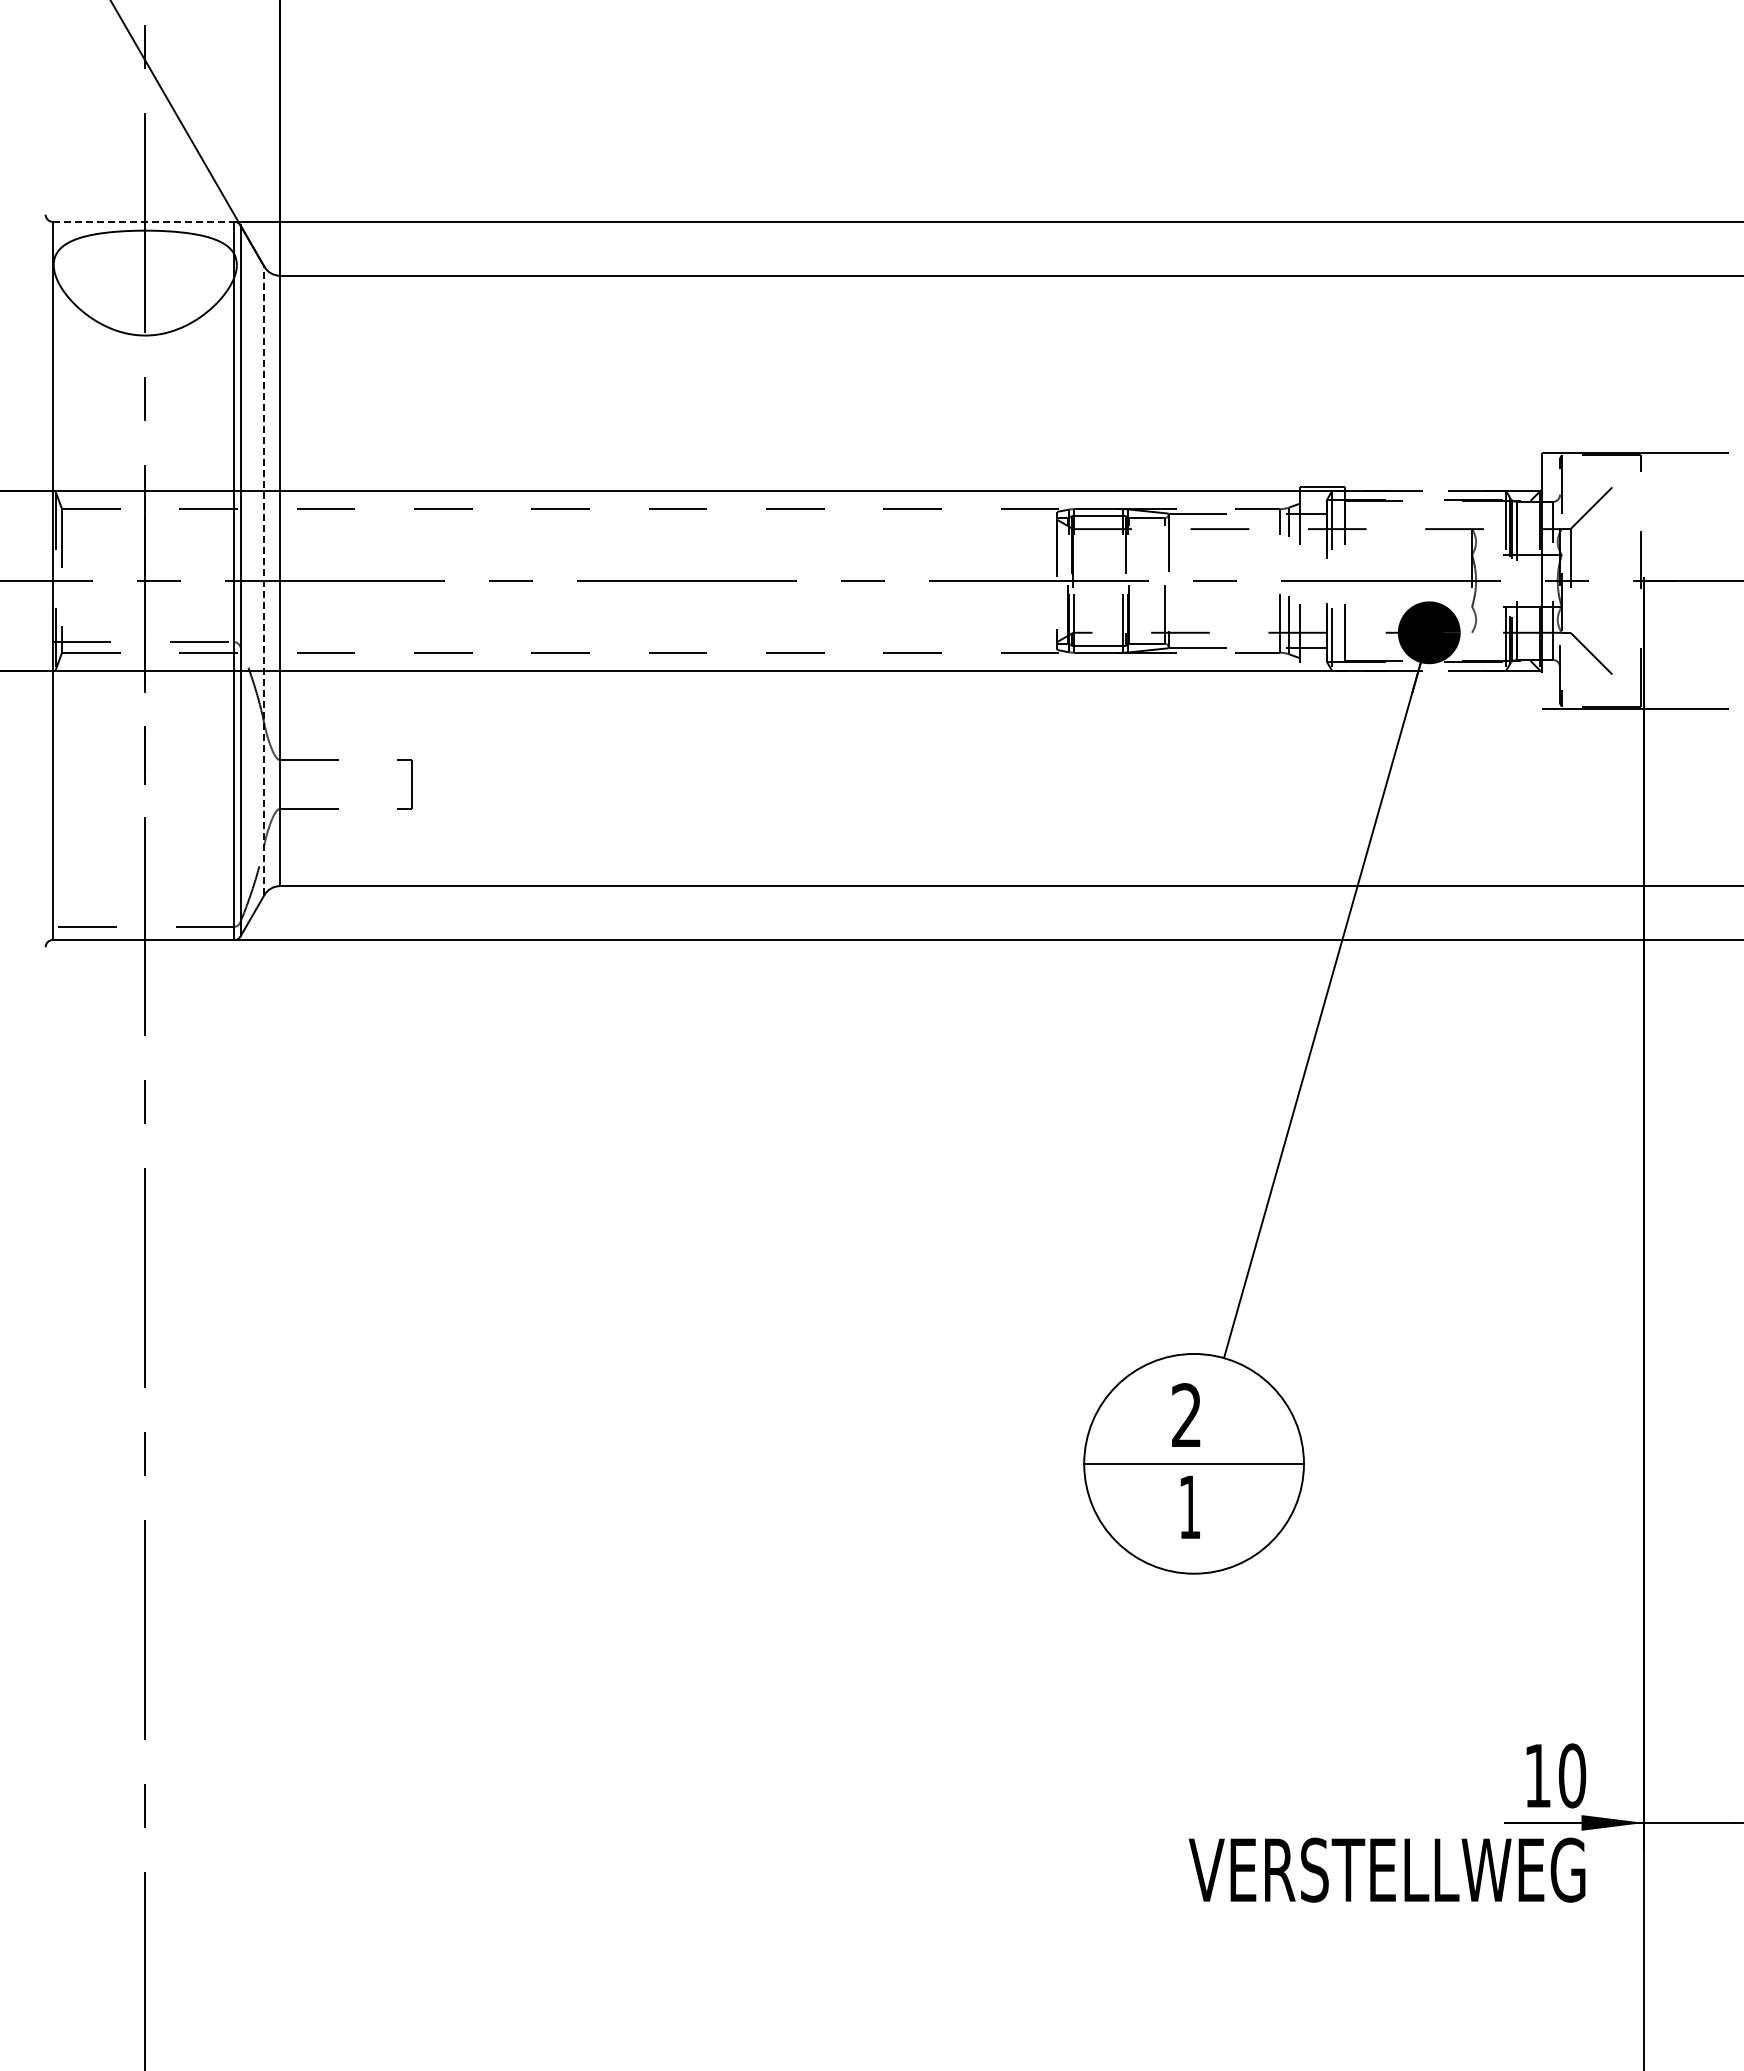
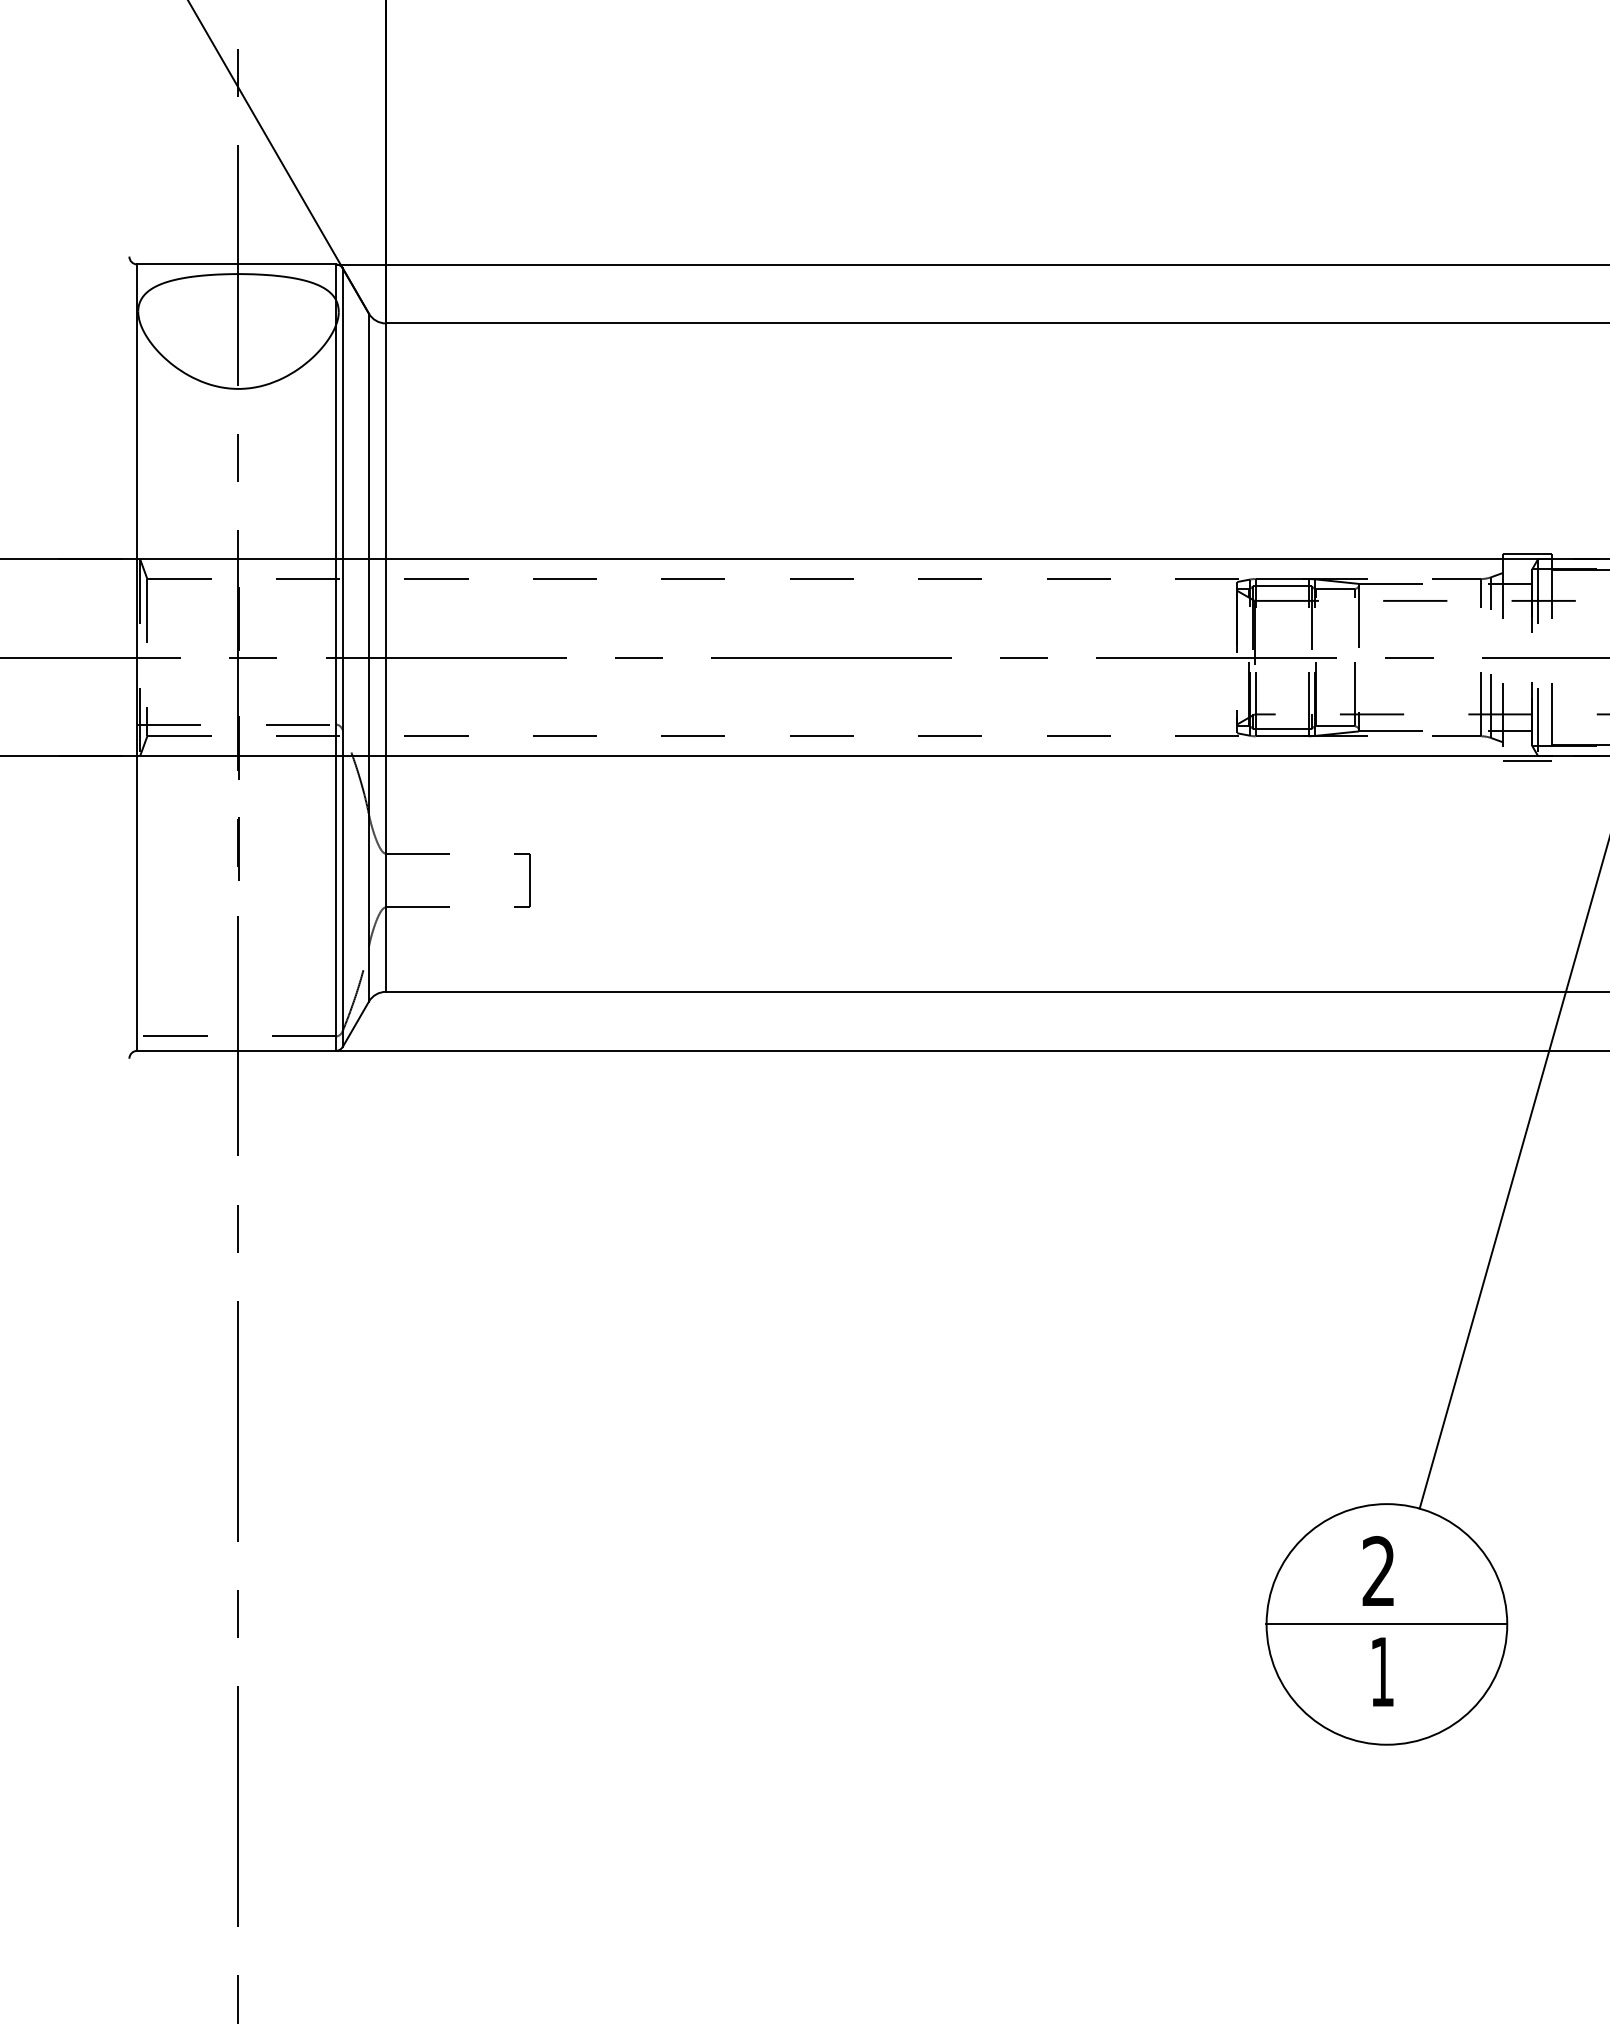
line: (143, 221) -> (236, 264), dashed -> solid
line: (264, 580) -> (369, 657), dashed -> solid
line: (1321, 675) -> (1526, 761), added

